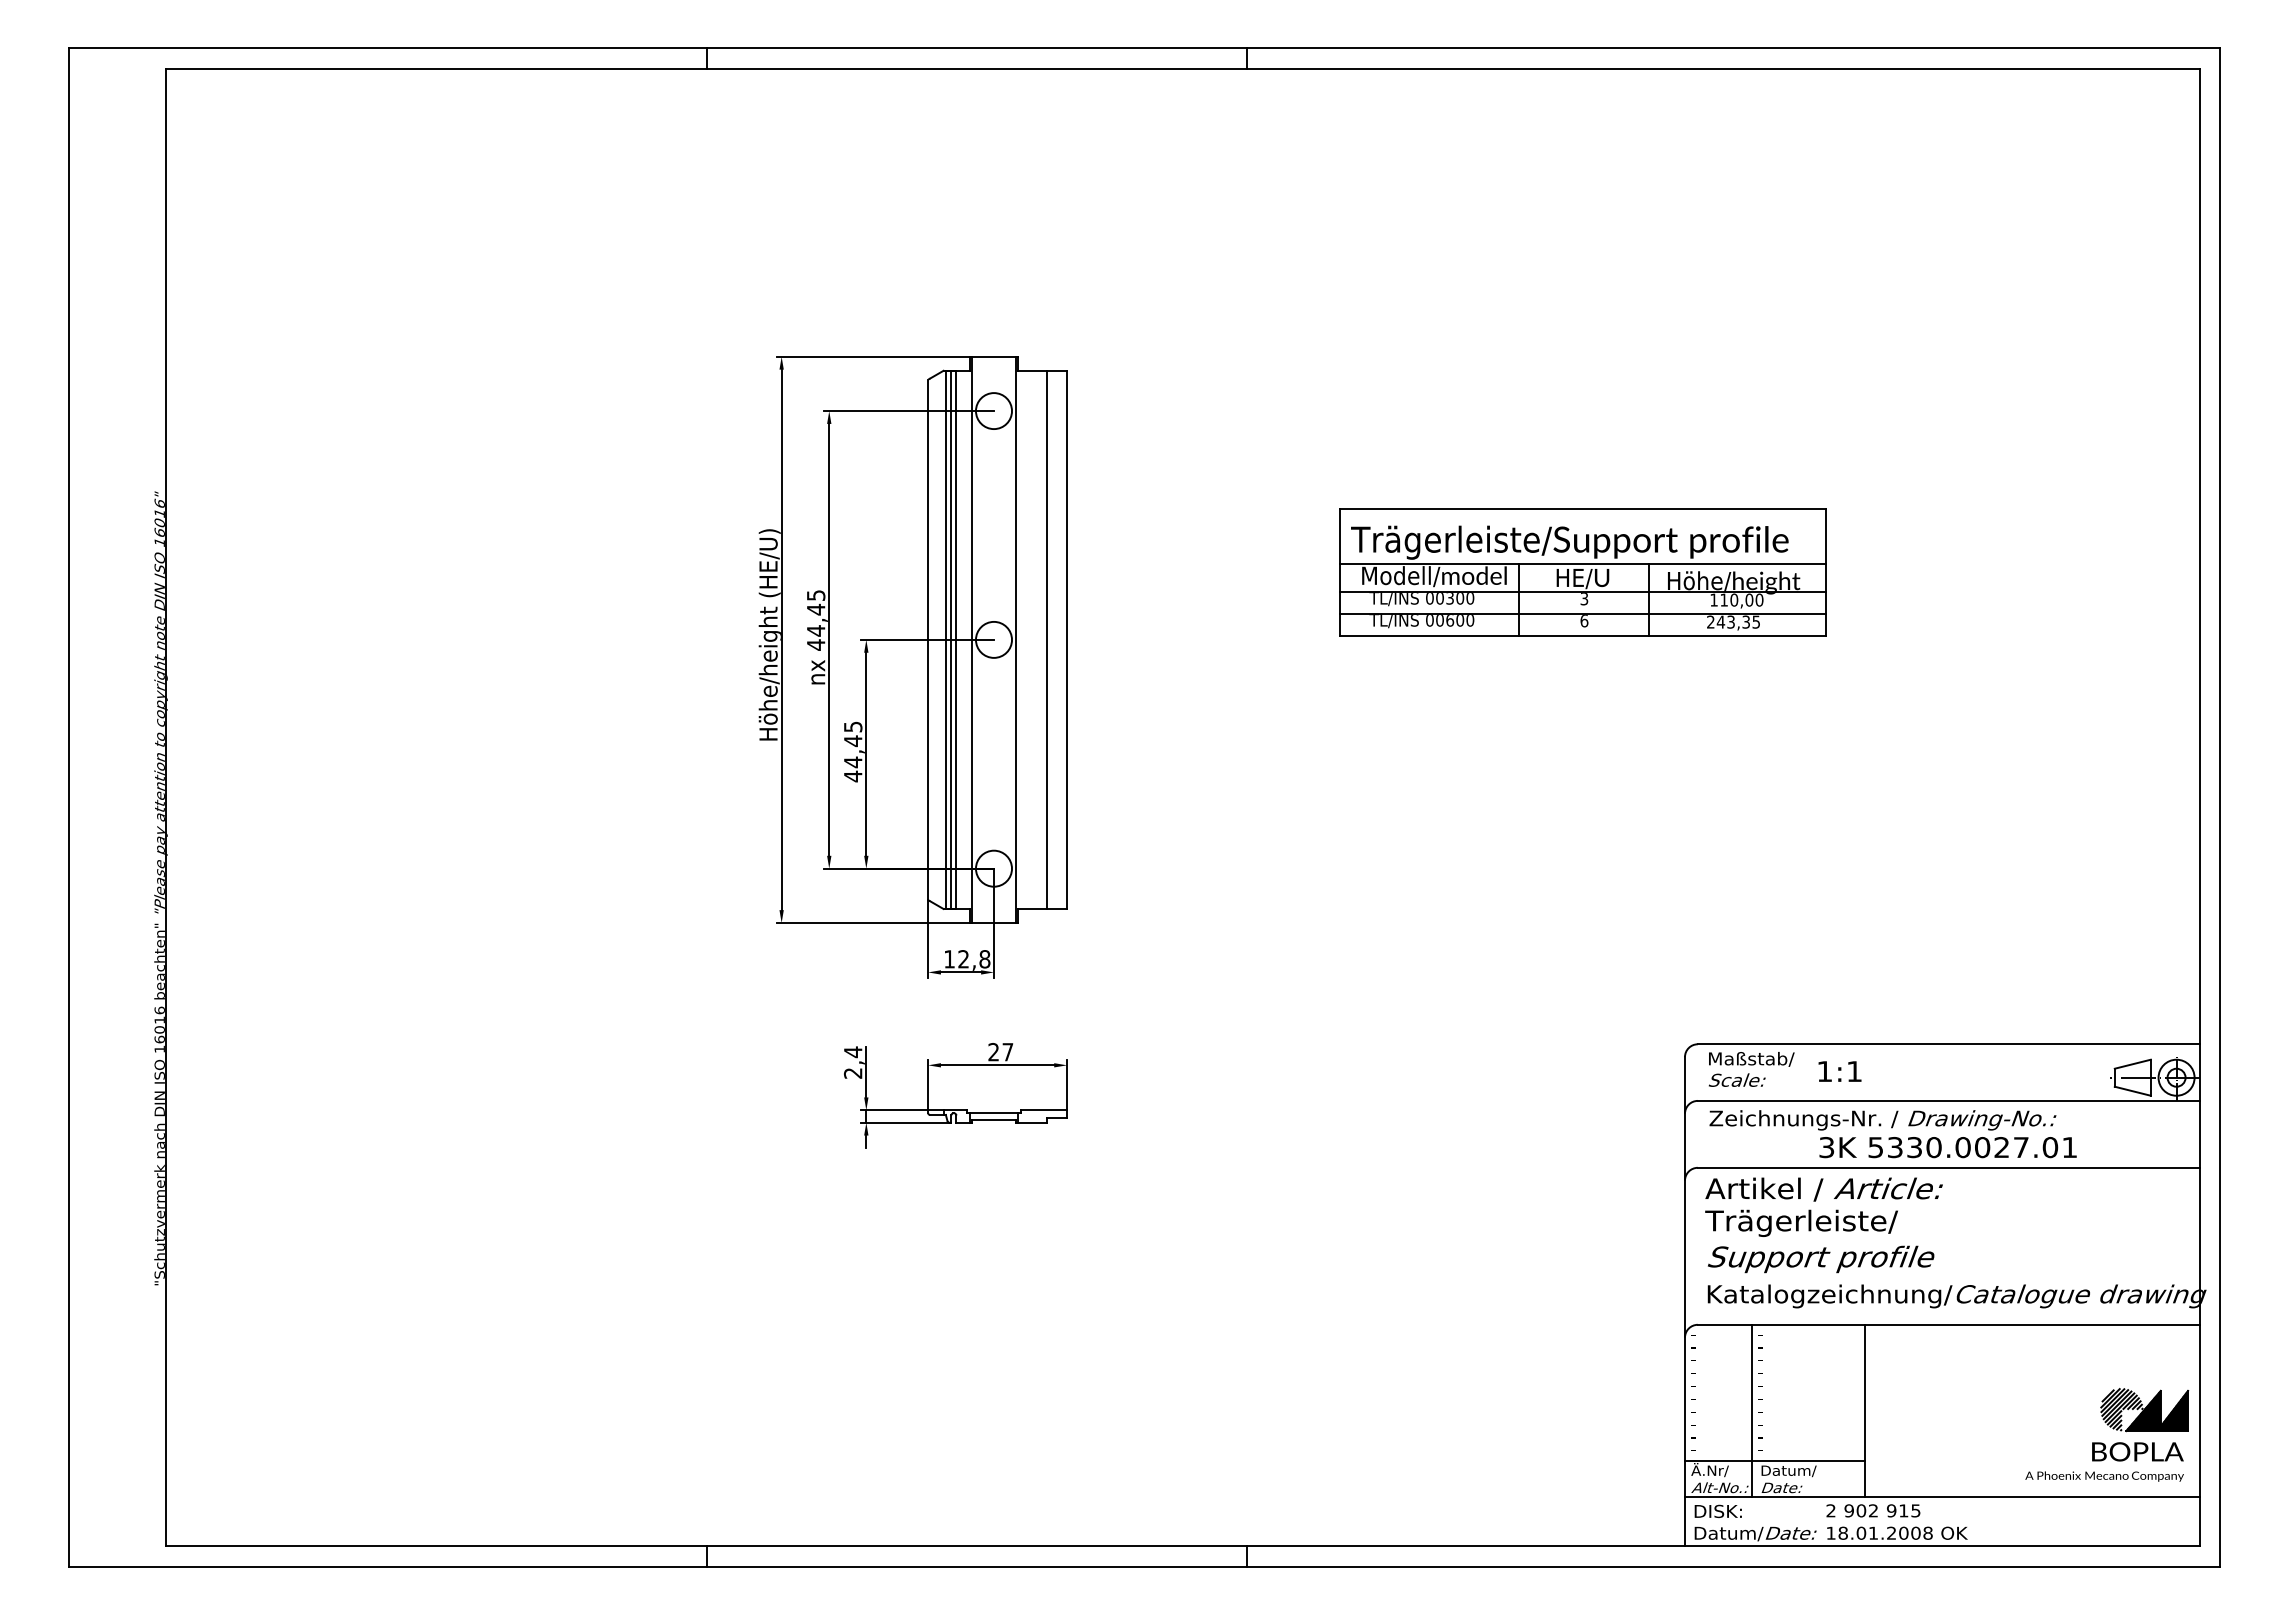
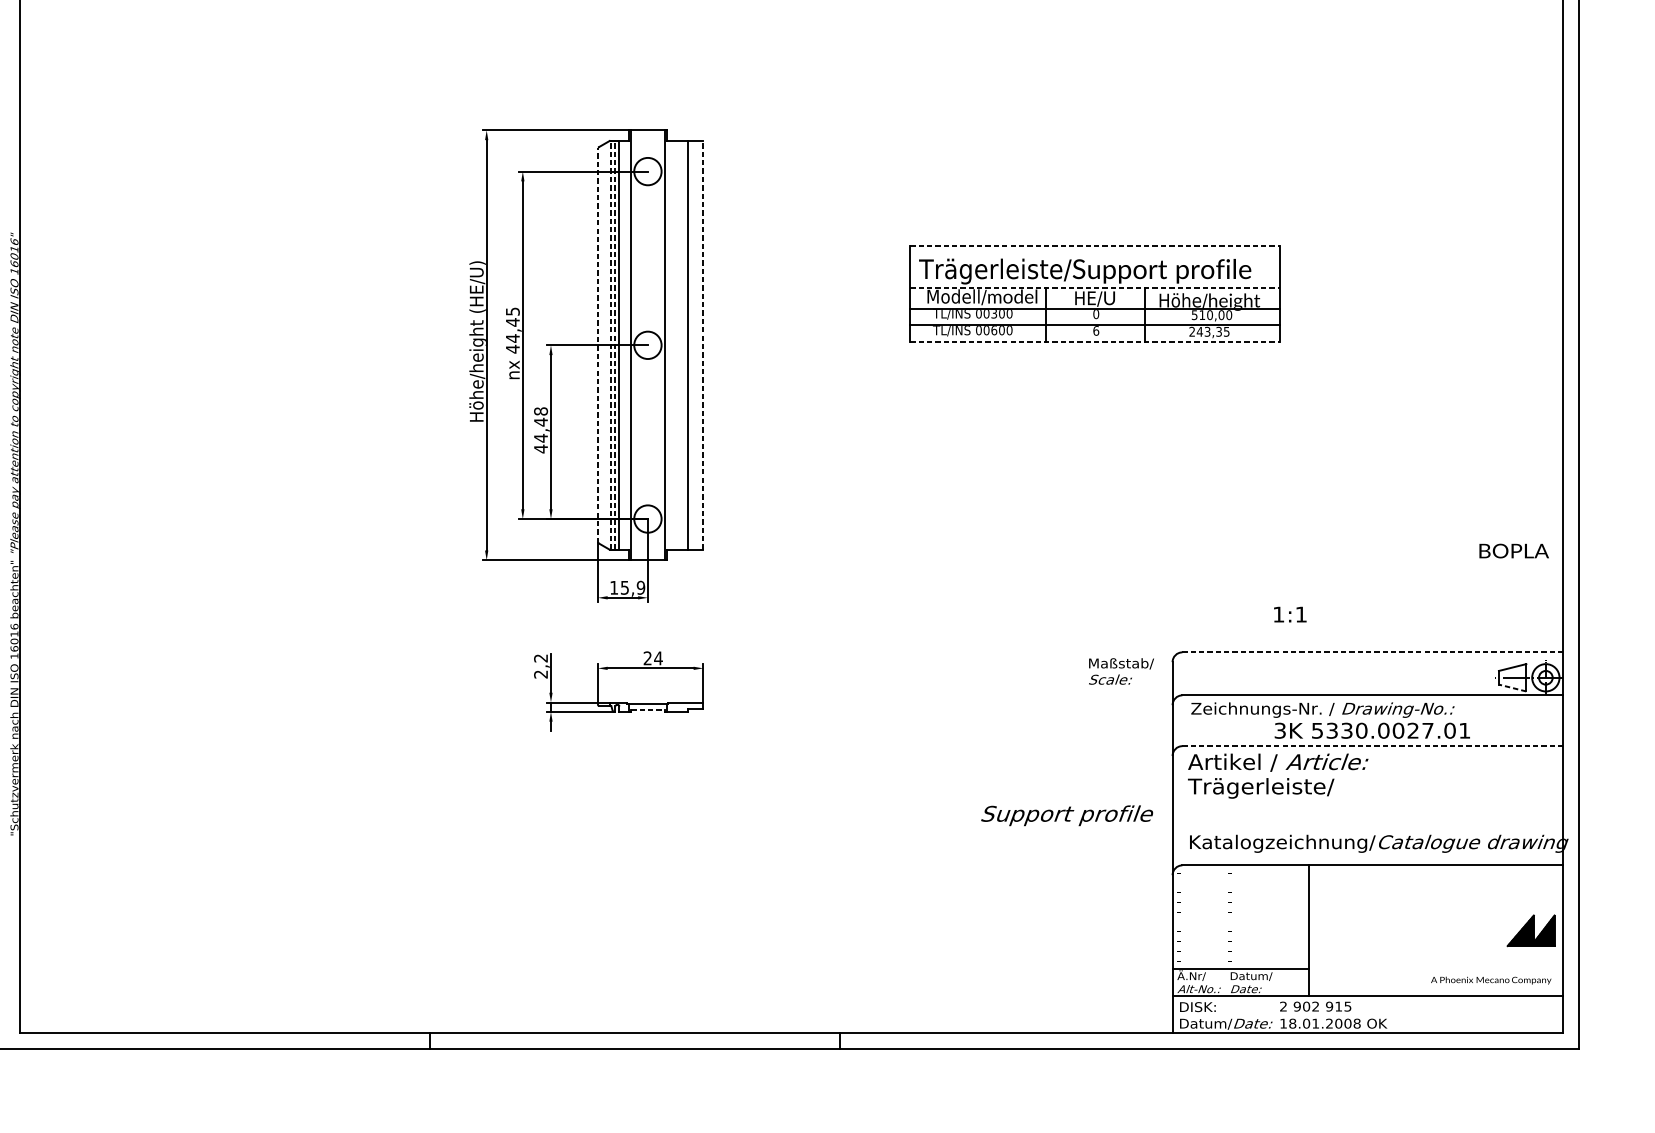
line: (1583, 509) -> (1095, 246), solid -> dashed
line: (1583, 564) -> (1095, 288), solid -> dashed
text: (1584, 599) -> (1096, 314), 3 -> 0
text: (1713, 599) -> (1194, 314), 110,00 -> 510,00
line: (1583, 635) -> (1095, 341), solid -> dashed
line: (928, 639) -> (598, 345), solid -> dashed
line: (945, 639) -> (611, 345), solid -> dashed
line: (951, 639) -> (615, 345), solid -> dashed
line: (1067, 639) -> (703, 345), solid -> dashed
text: (853, 726) -> (541, 411), 44,45 -> 44,48
text: (974, 959) -> (633, 588), 12,8 -> 15,9
line: (1948, 1044) -> (1372, 652), solid -> dashed
text: (853, 1052) -> (541, 658), 2,4 -> 2,2
text: (1007, 1052) -> (658, 658), 27 -> 24
text: (1751, 1069) -> (1121, 671), moved
text: (1839, 1071) -> (1289, 614), moved
line: (2132, 1091) -> (1512, 688), solid -> dashed
line: (993, 1120) -> (647, 710), solid -> dashed
line: (1948, 1167) -> (1372, 745), solid -> dashed
text: (1821, 1259) -> (1067, 815), moved
hatch: (2121, 1409) -> (1504, 929), removed
line: (1751, 1410) -> (1223, 930), removed
text: (2137, 1451) -> (1513, 550), moved

